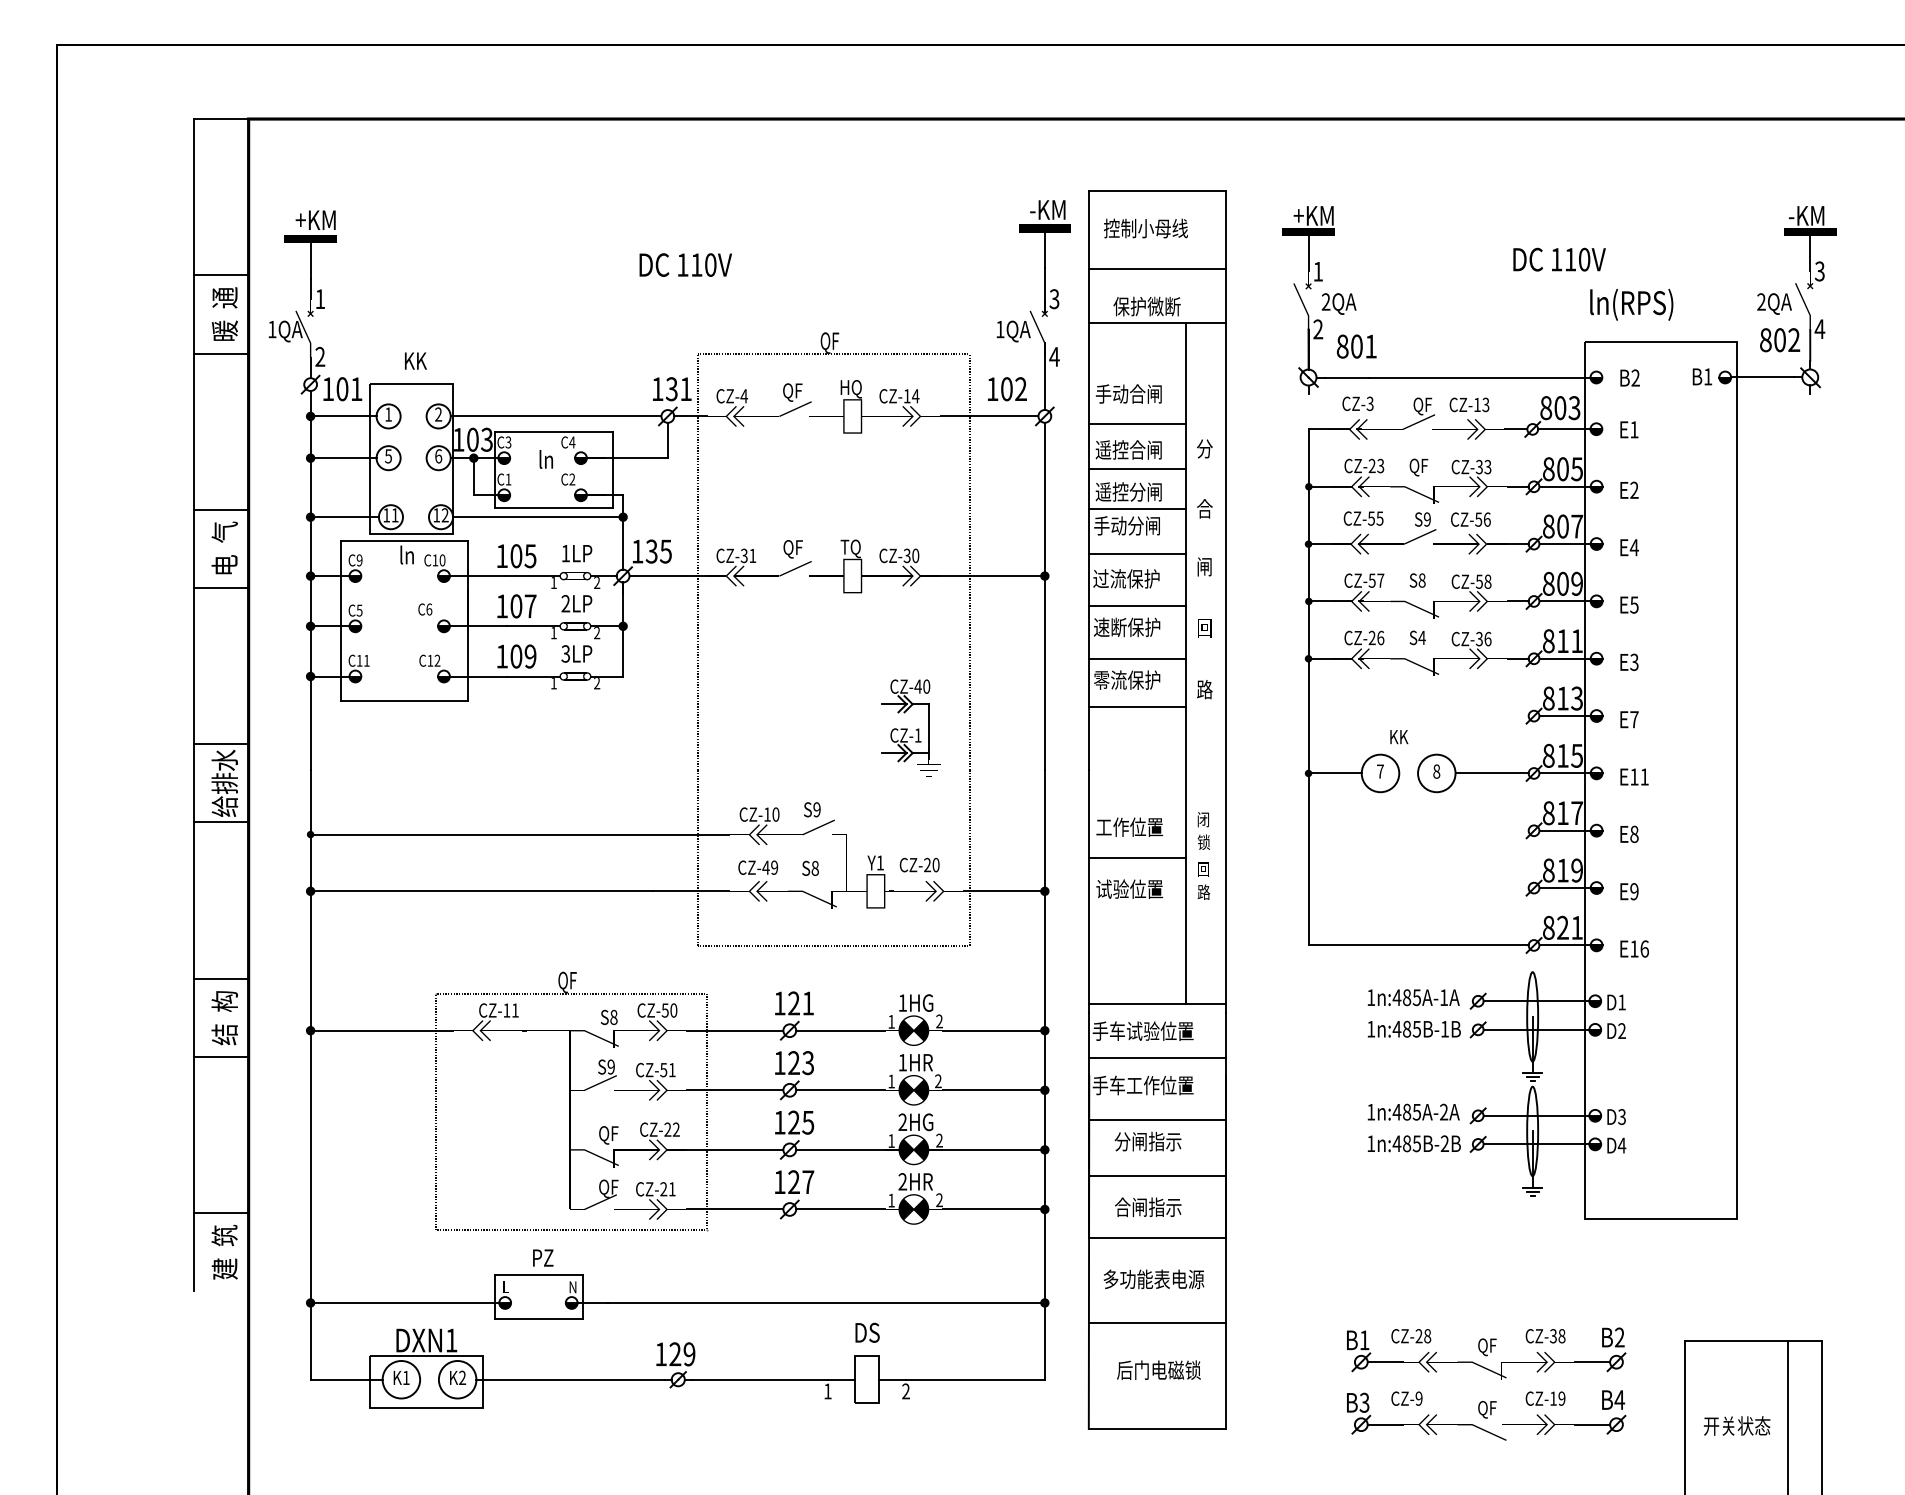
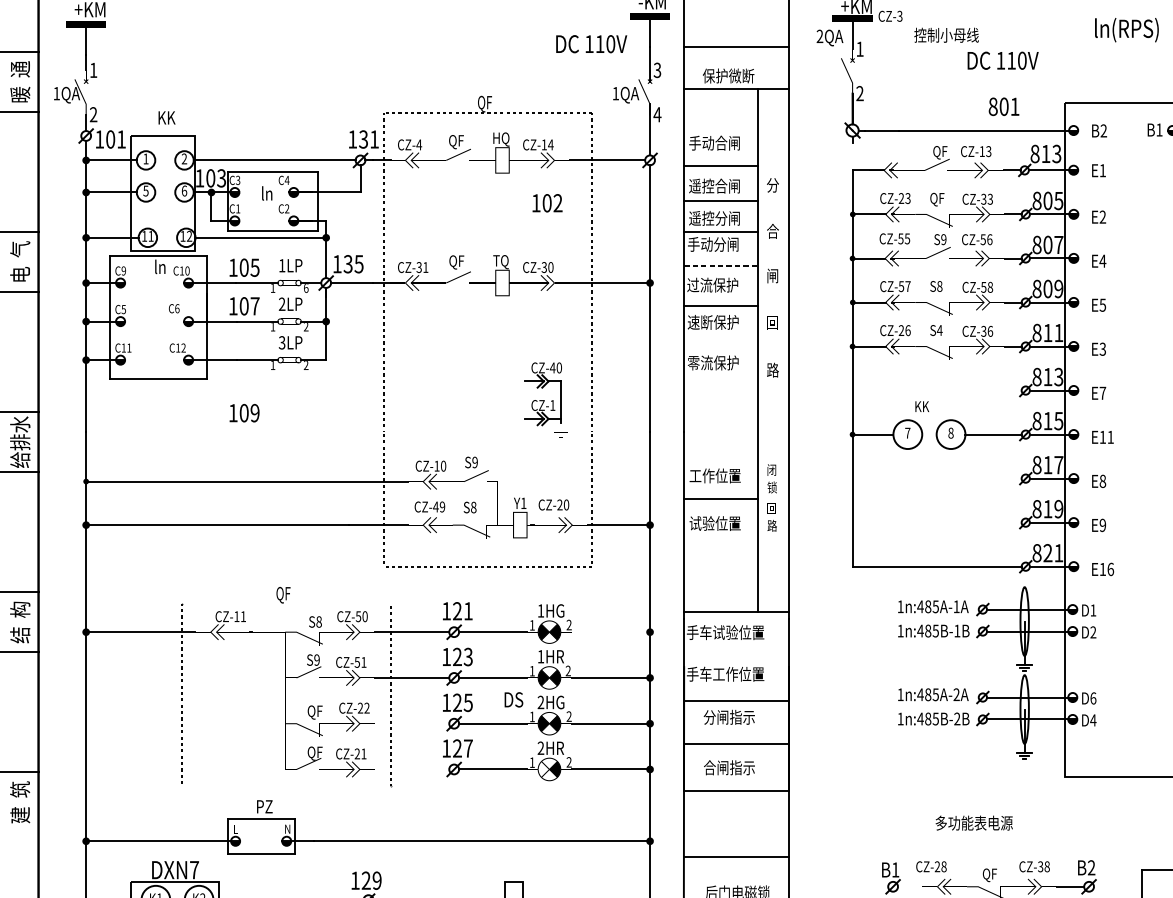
text: (1145, 228) -> (946, 35), moved
text: (1559, 259) -> (1003, 60), moved
text: (685, 264) -> (591, 43), moved
text: (1338, 303) -> (829, 37), moved
text: (1631, 304) -> (1126, 29), moved
text: (1356, 346) -> (1003, 106), moved
text: (1007, 389) -> (547, 203), moved
text: (1357, 403) -> (890, 16), moved
text: (1560, 408) -> (1046, 154), 803 -> 813
line: (1138, 554) -> (721, 266), solid -> dashed
text: (597, 583) -> (306, 288), 2 -> 6
text: (516, 656) -> (244, 413), moved
line: (1137, 658) -> (721, 346), removed
line: (1137, 706) -> (721, 383), removed
line: (571, 993) -> (286, 603), removed
line: (993, 1030) -> (610, 632), removed
line: (1157, 1058) -> (736, 653), removed
text: (1622, 1116) -> (1093, 698), D3 -> D6
line: (735, 1149) -> (412, 723), removed
line: (735, 1209) -> (412, 769), removed
fill: (906, 1209) -> (543, 769), removed
line: (571, 1230) -> (286, 785), removed
text: (1153, 1279) -> (973, 823), moved
text: (867, 1332) -> (513, 699), moved
text: (451, 1340) -> (194, 870), DXN1 -> DXN7
line: (1384, 1362) -> (910, 886), removed

